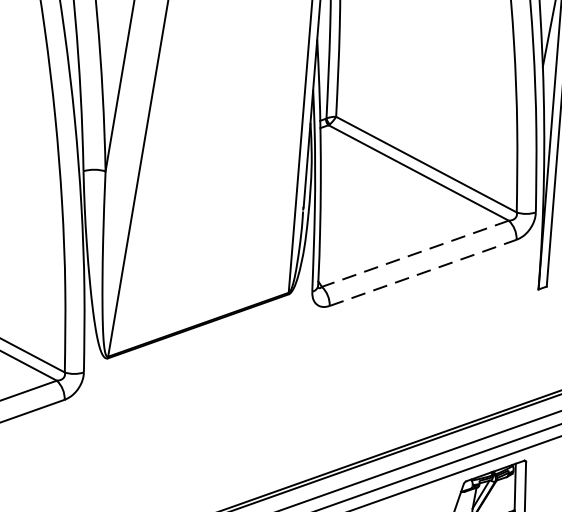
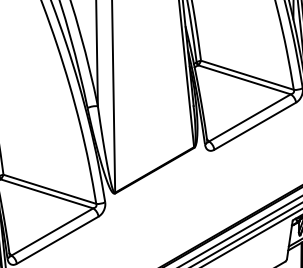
line: (414, 254) -> (249, 118), dashed -> solid
line: (423, 271) -> (255, 125), dashed -> solid

